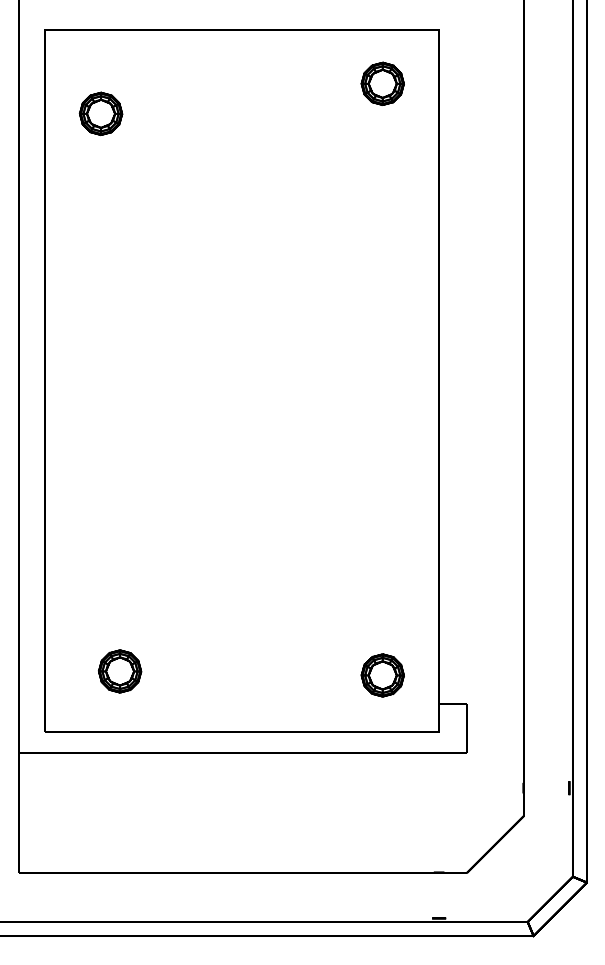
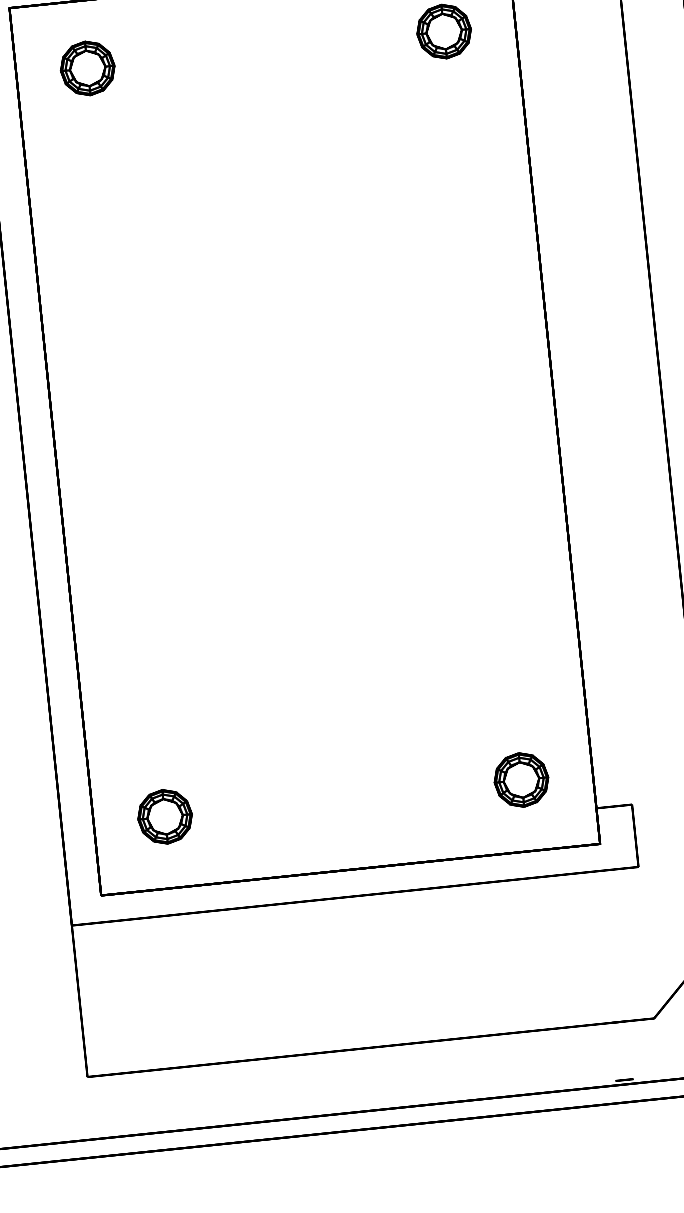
part: (100, 113) -> (86, 68), moved
part: (120, 671) -> (165, 816), moved

